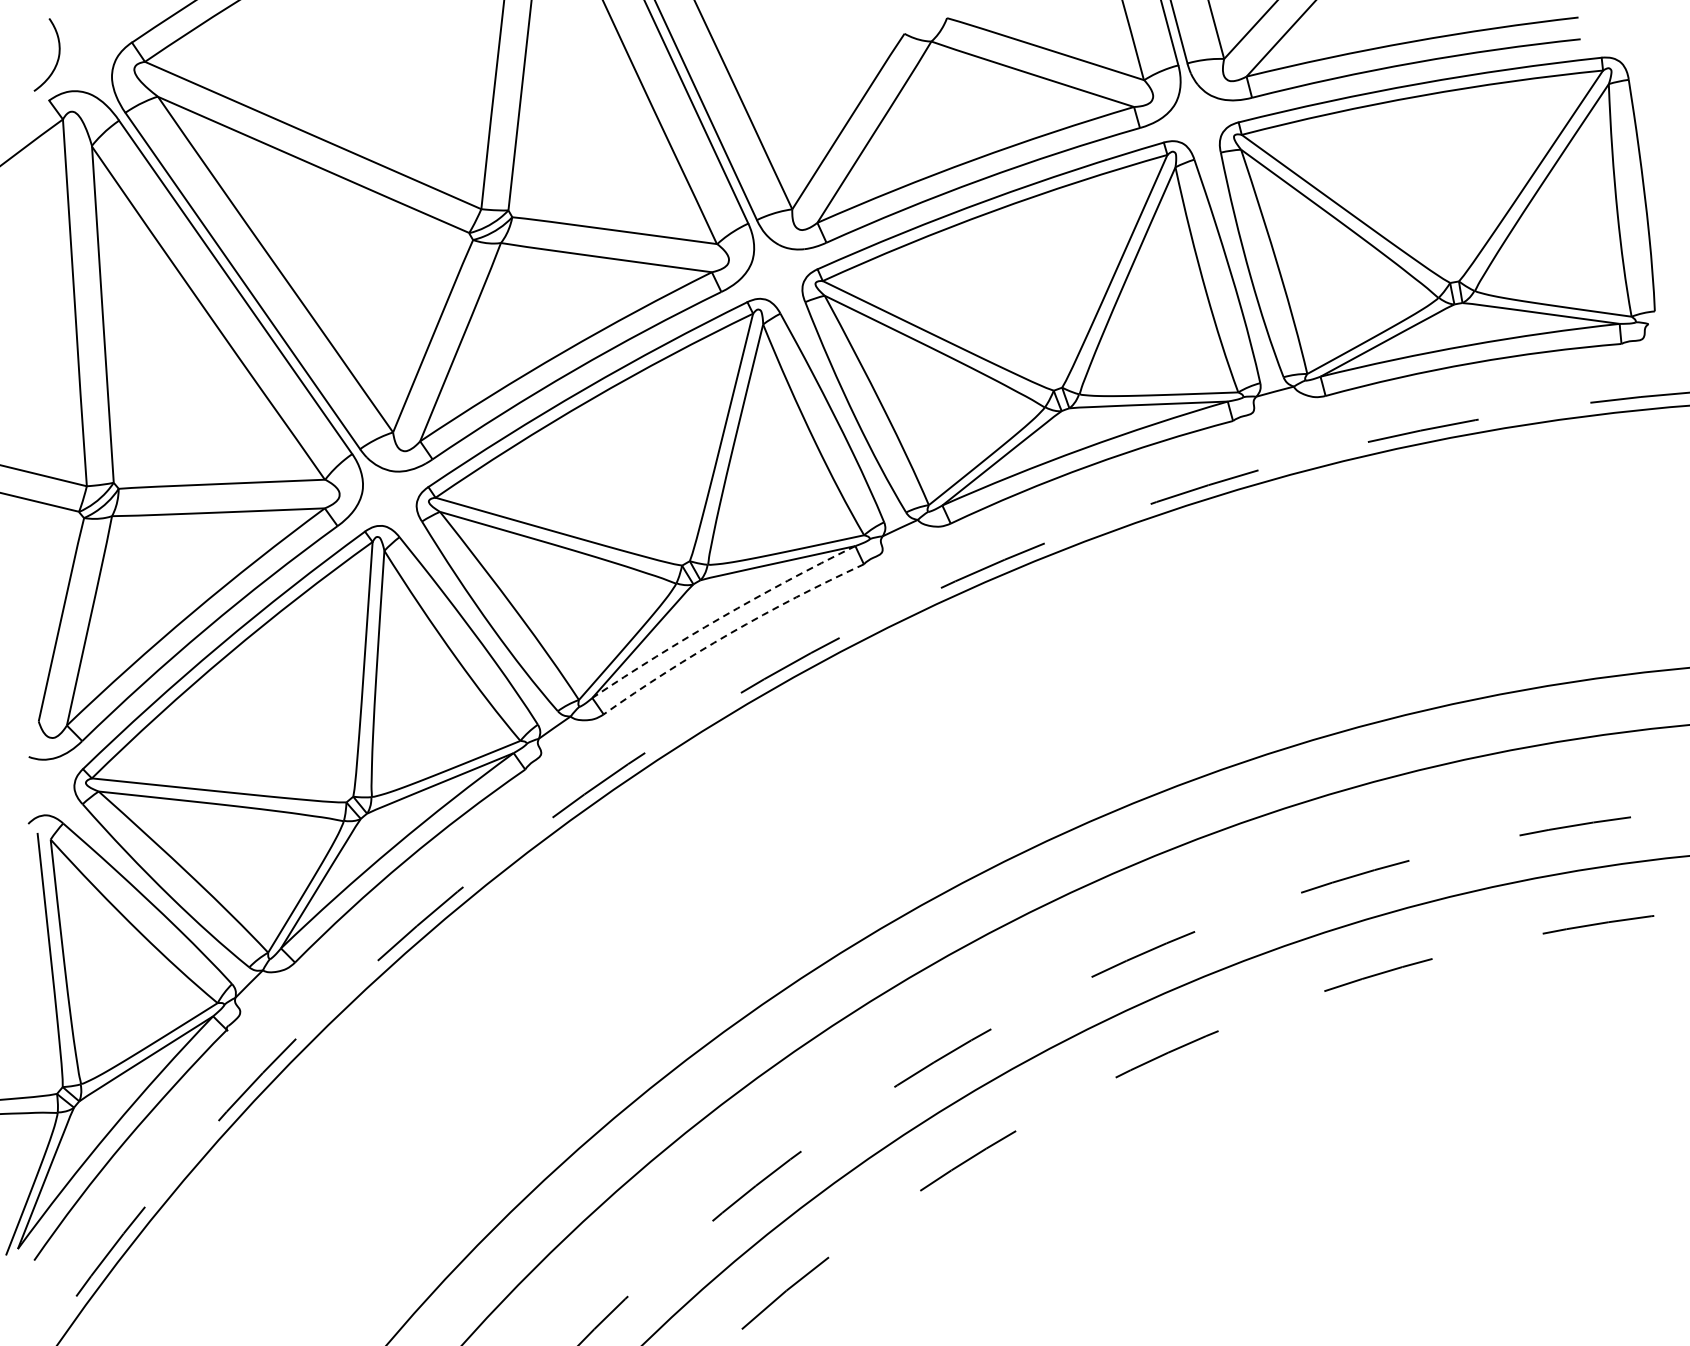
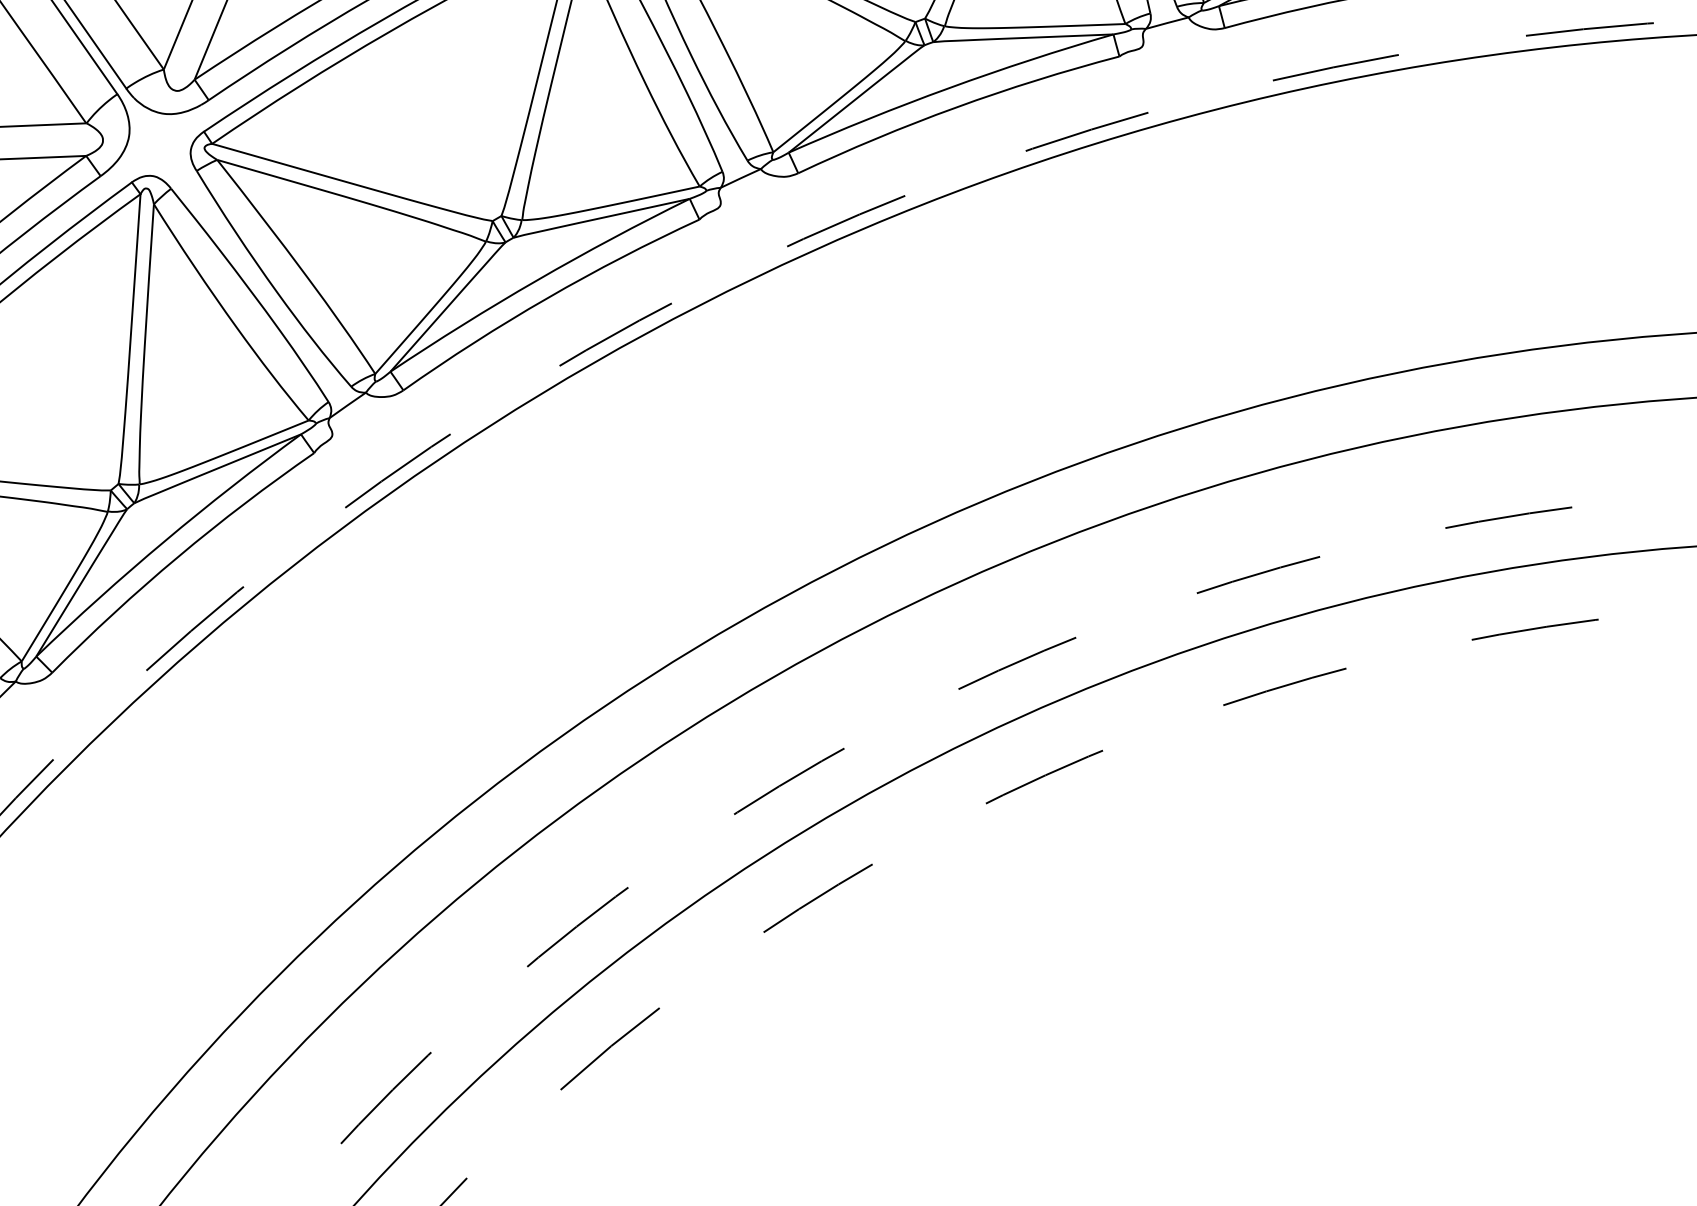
arc: (721, 617) -> (537, 280), dashed -> solid
arc: (730, 633) -> (547, 298), dashed -> solid

